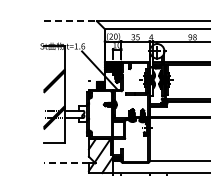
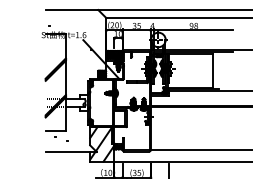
line: (71, 21) -> (72, 10), dashed -> solid
line: (66, 163) -> (67, 152), dashed -> solid

